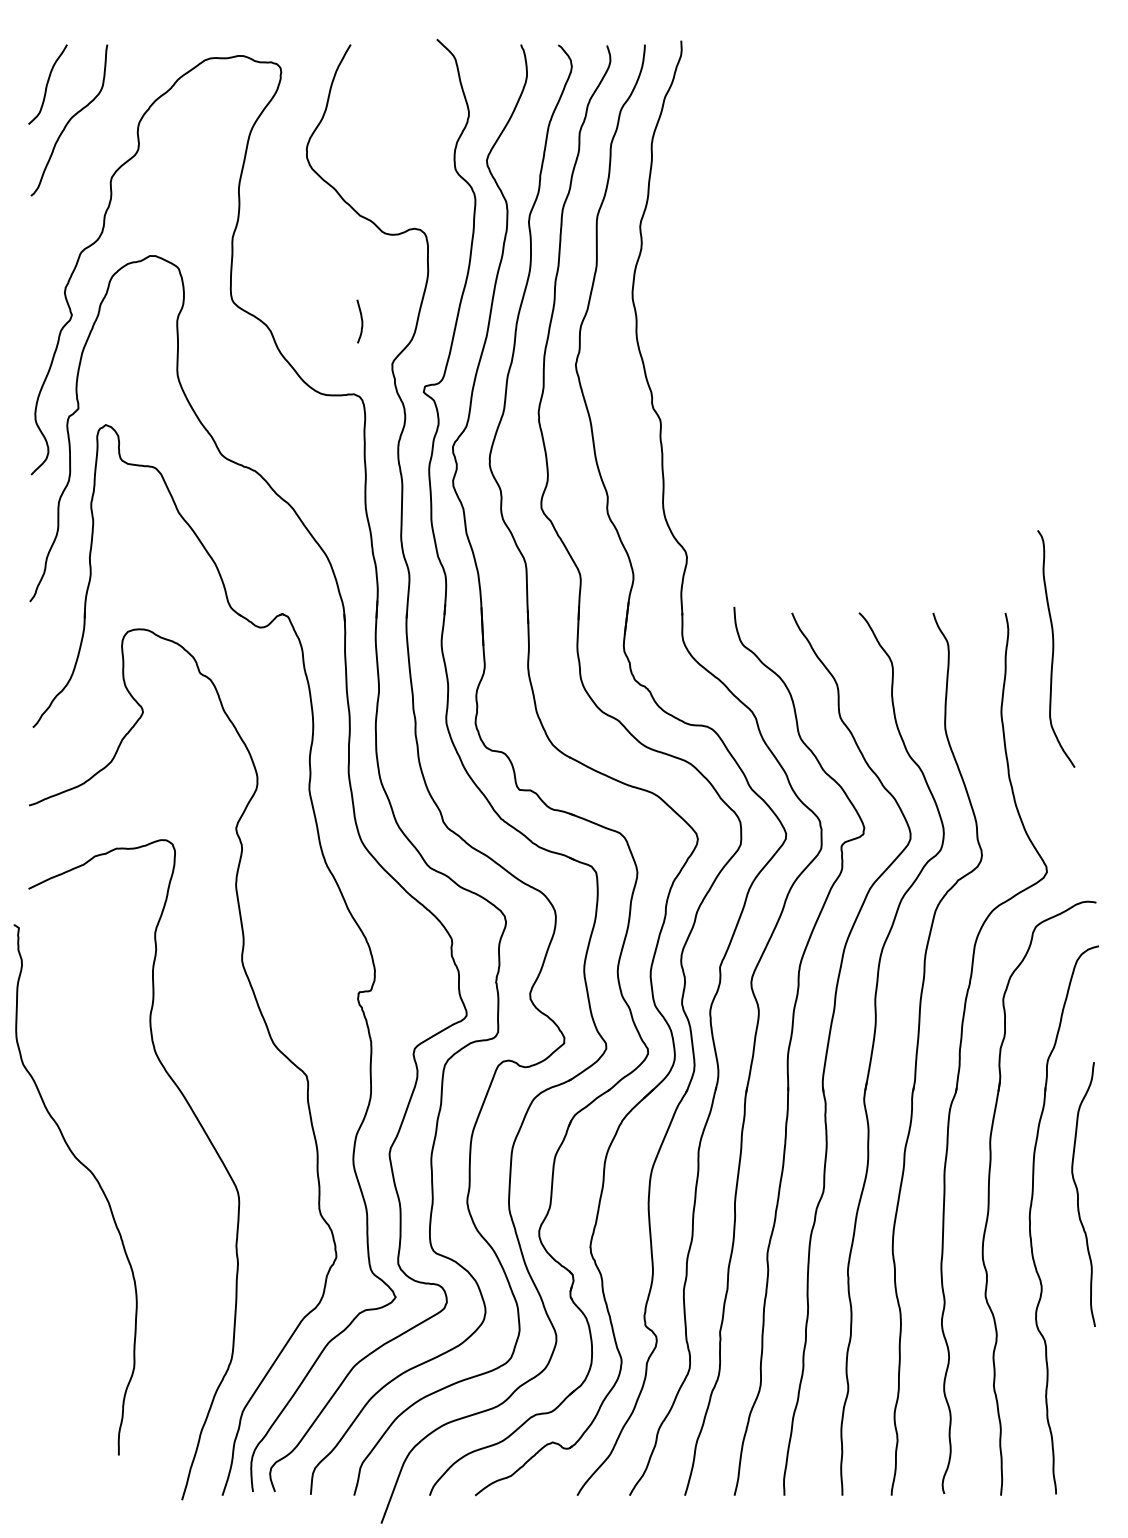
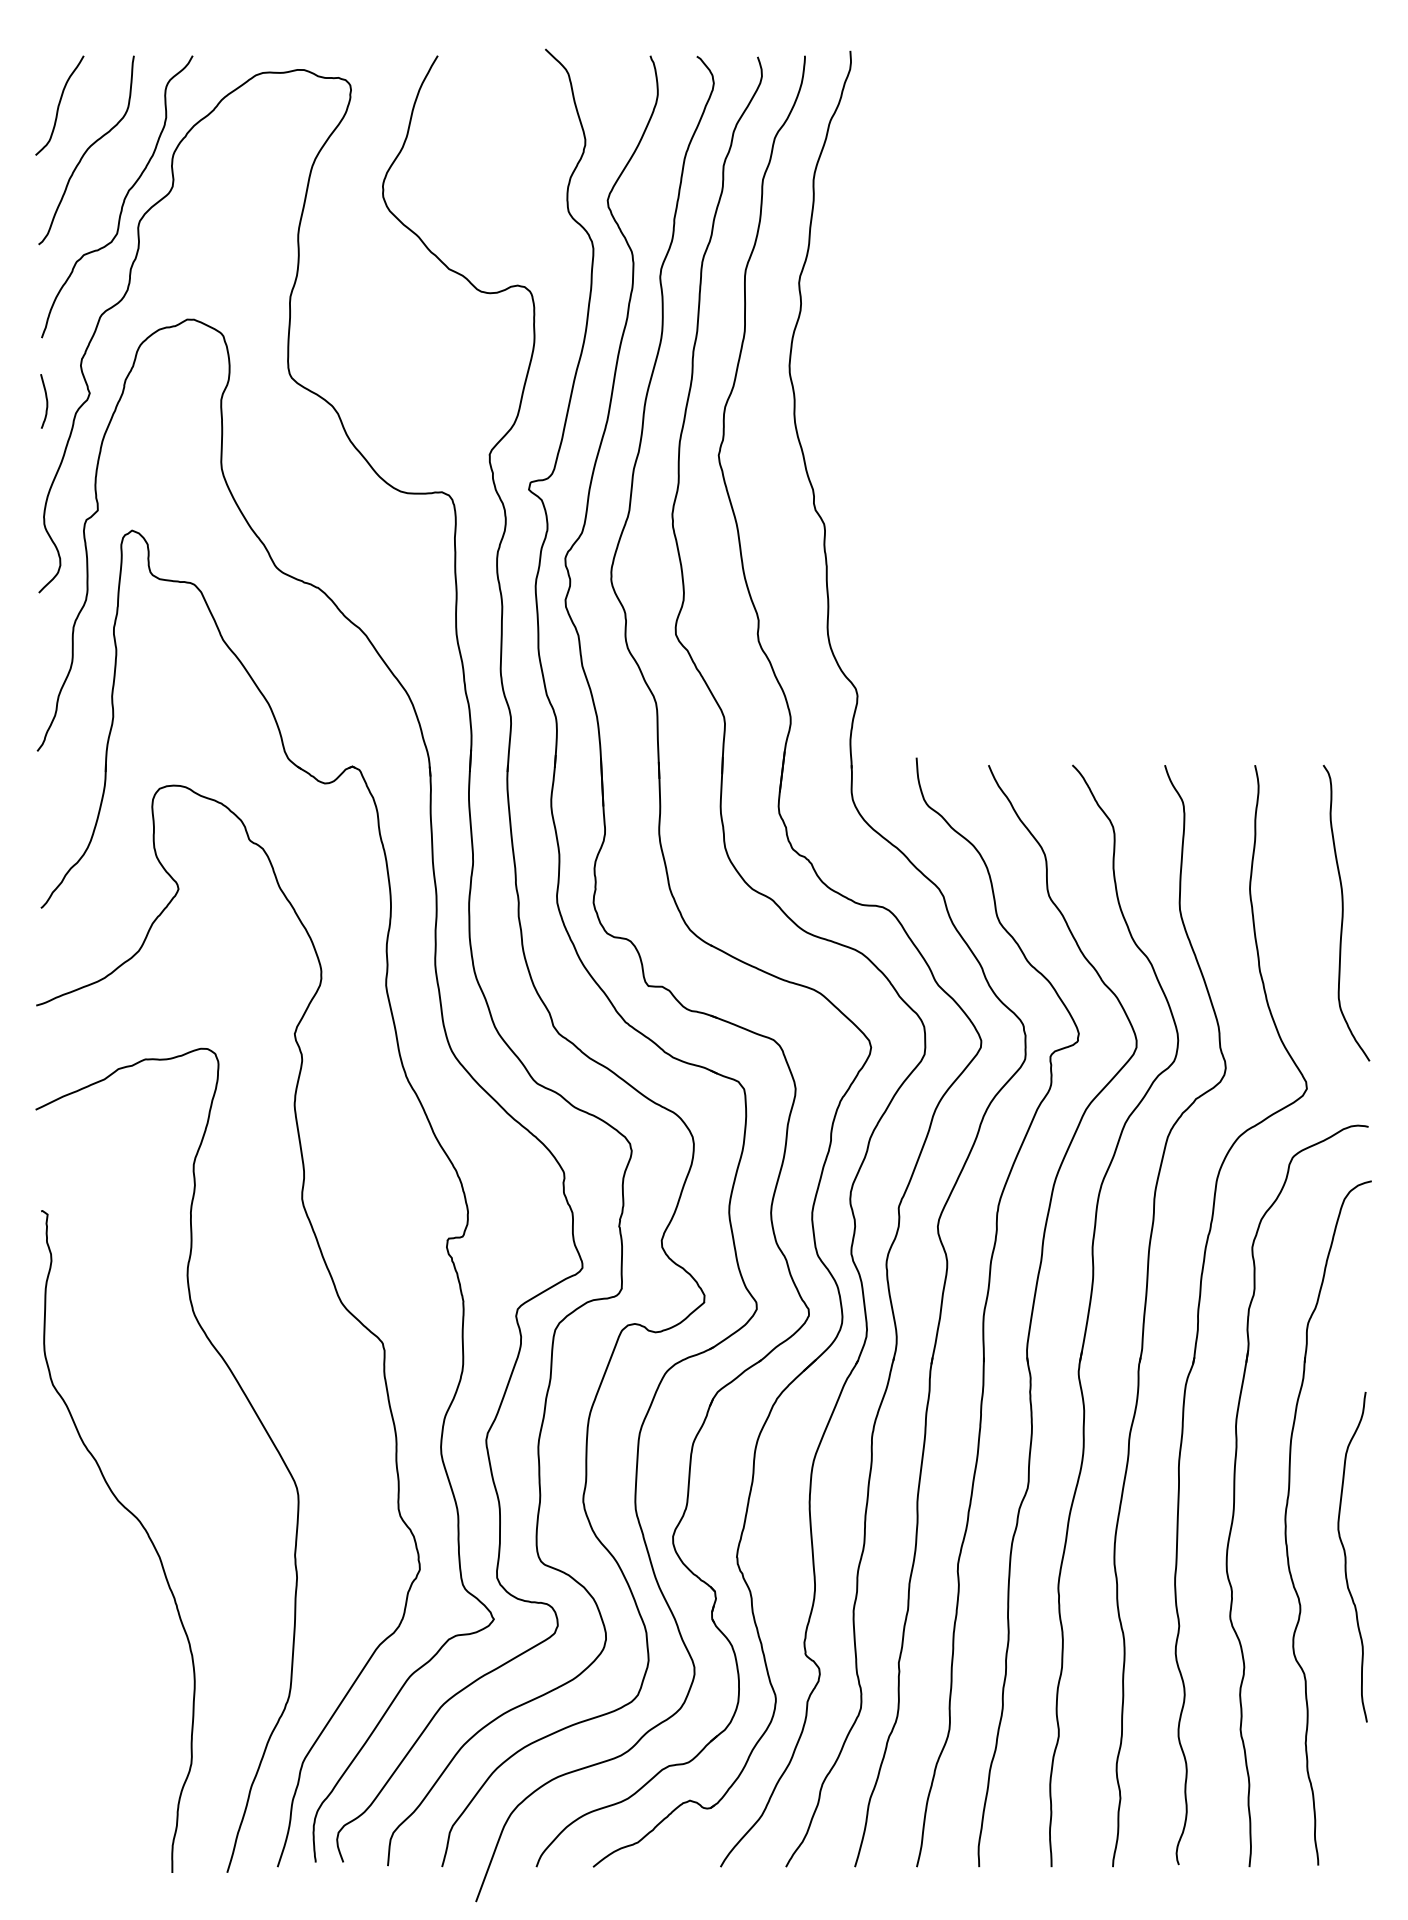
curve: (98, 159) -> (123, 199), added
curve: (361, 321) -> (46, 401), moved
curve: (1053, 649) -> (1343, 913), moved
curve: (94, 1177) -> (141, 1526), moved
curve: (1078, 1193) -> (1346, 1556), moved

